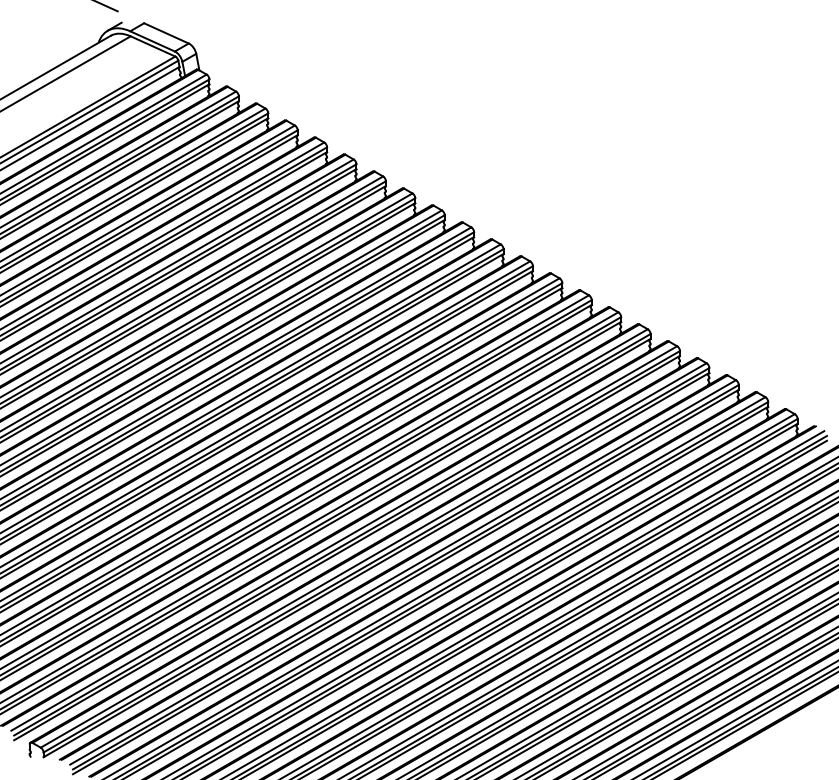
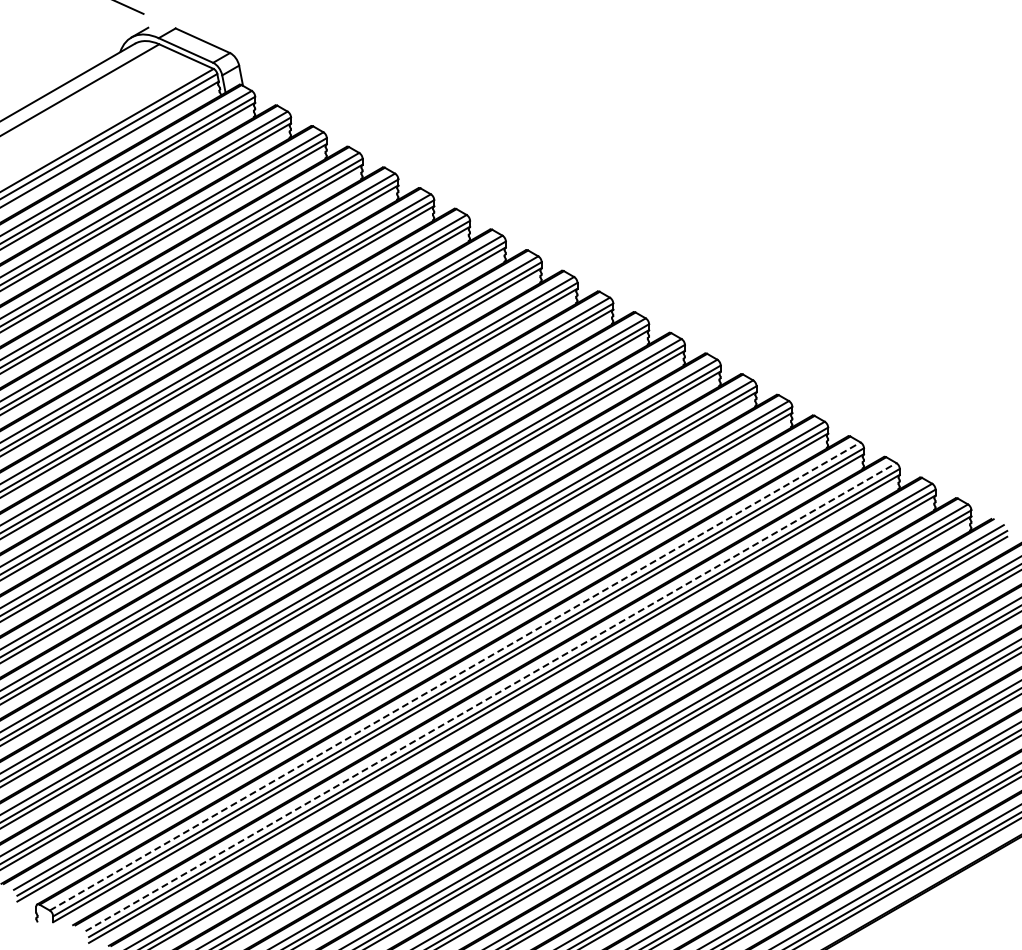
line: (373, 555) -> (455, 676), solid -> dashed
line: (403, 571) -> (491, 696), solid -> dashed

